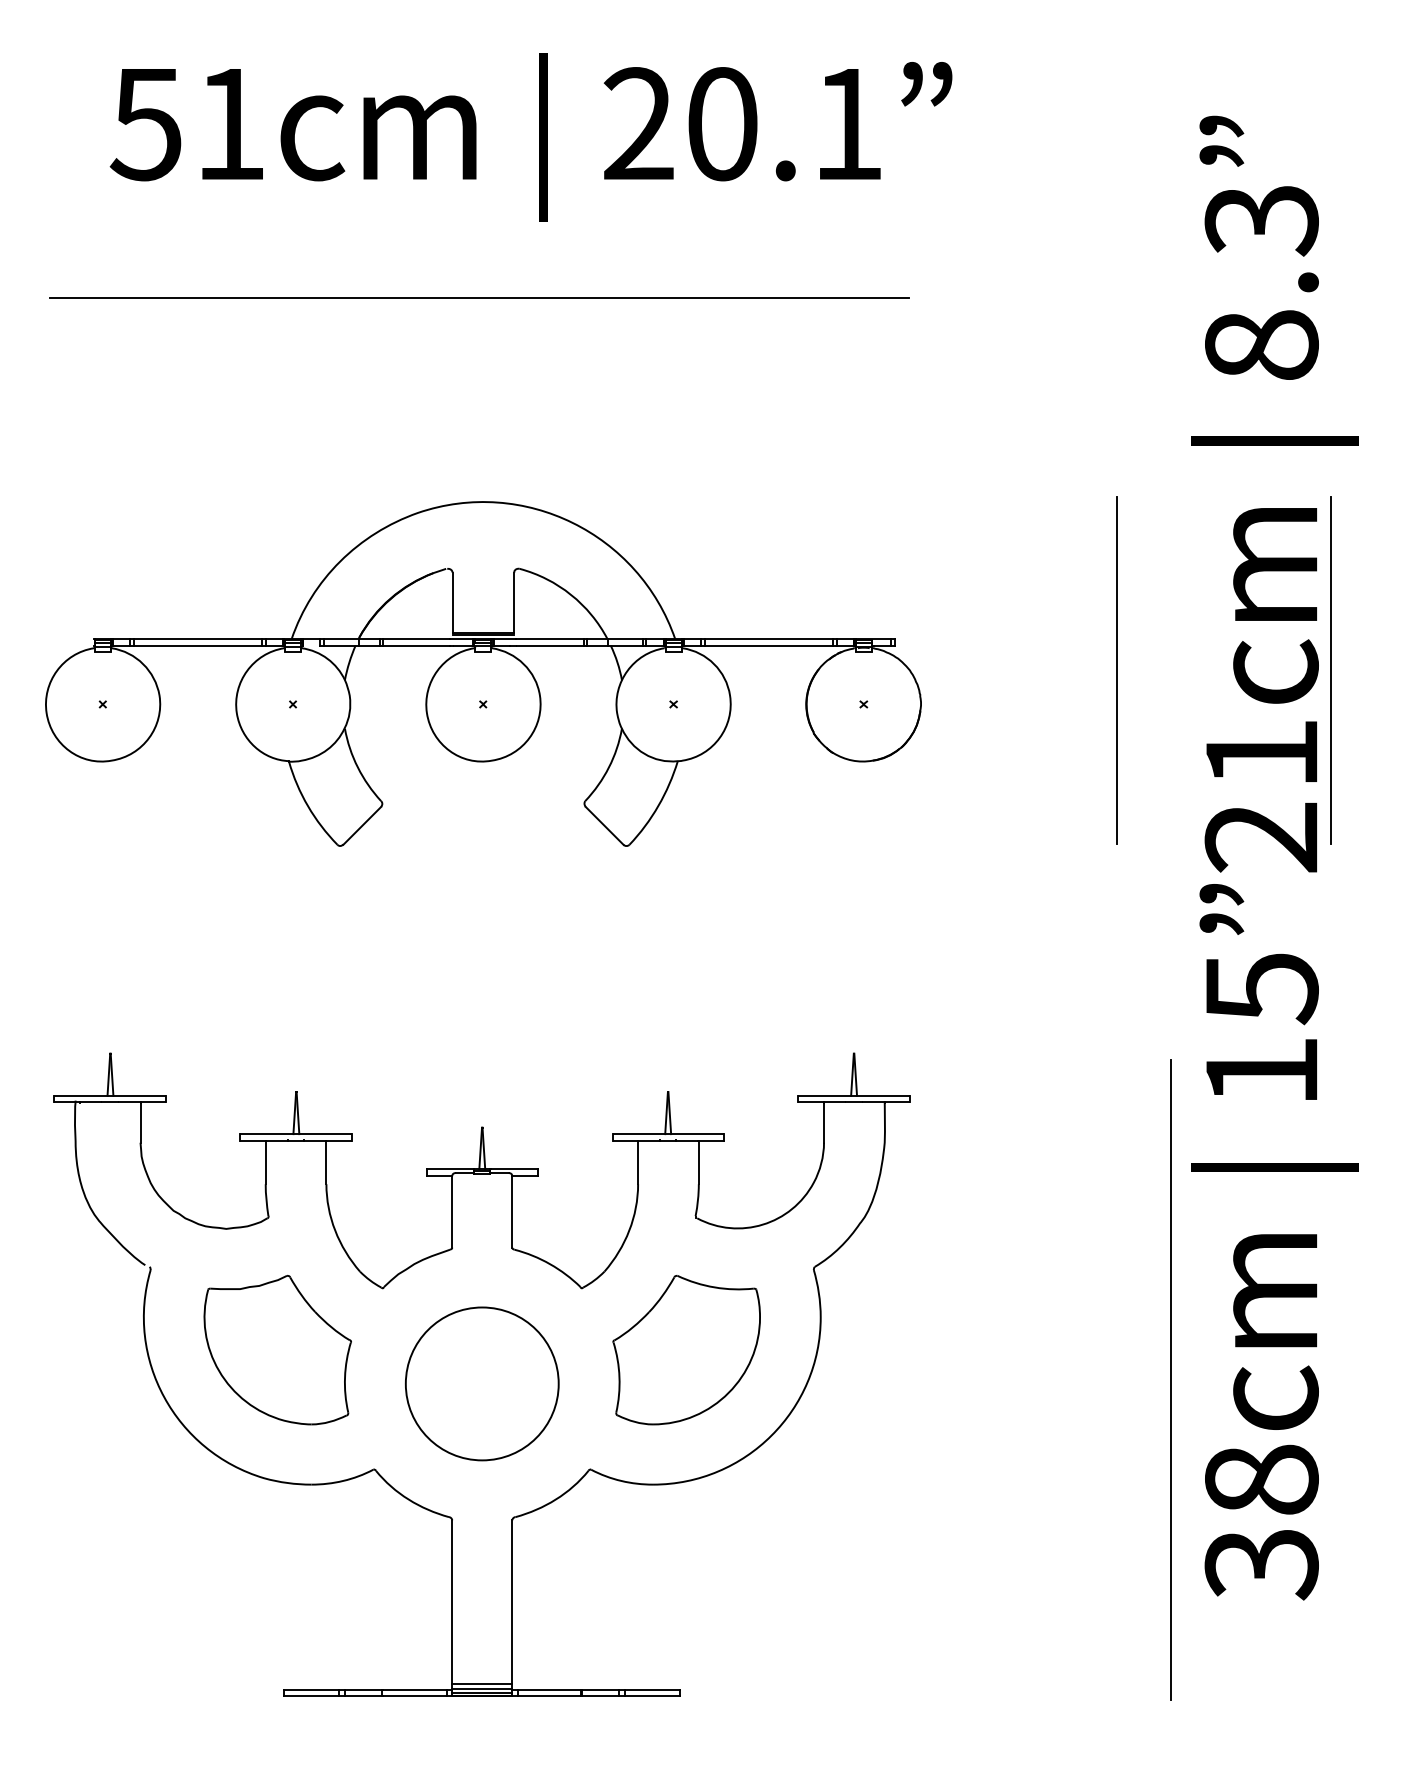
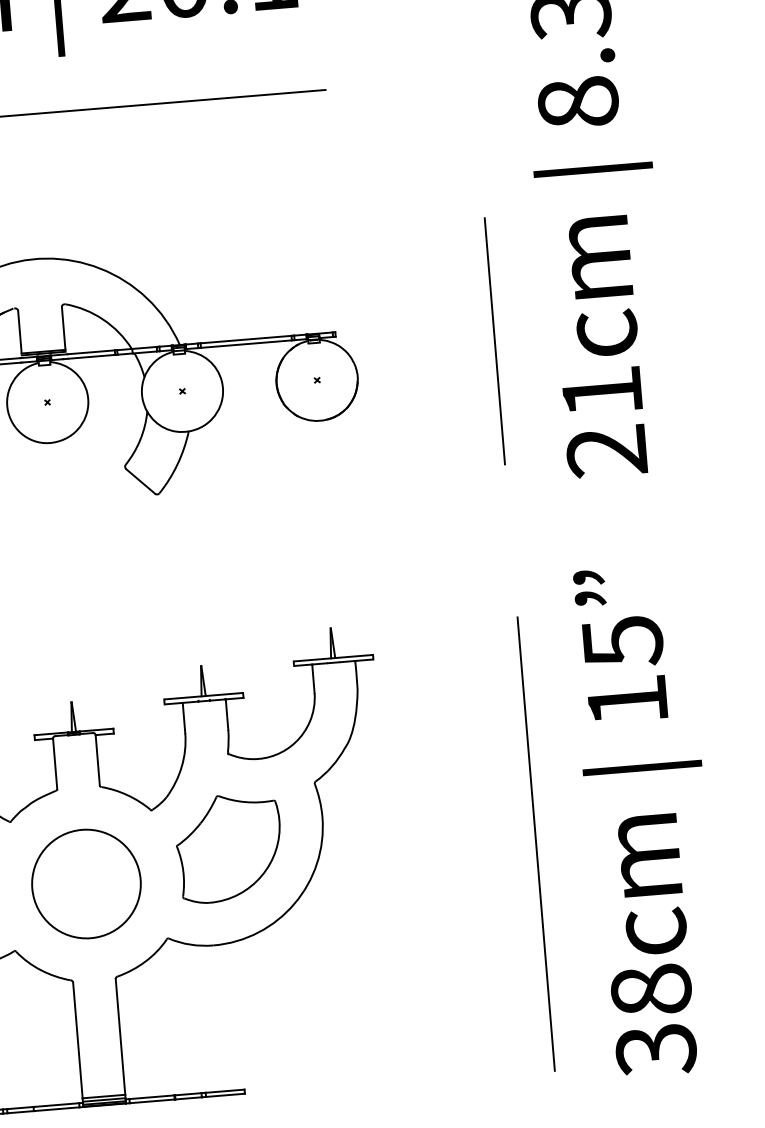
line: (1330, 670) -> (645, 329), removed
text: (1274, 1242) -> (646, 821), moved
line: (1170, 1379) -> (535, 843), moved

